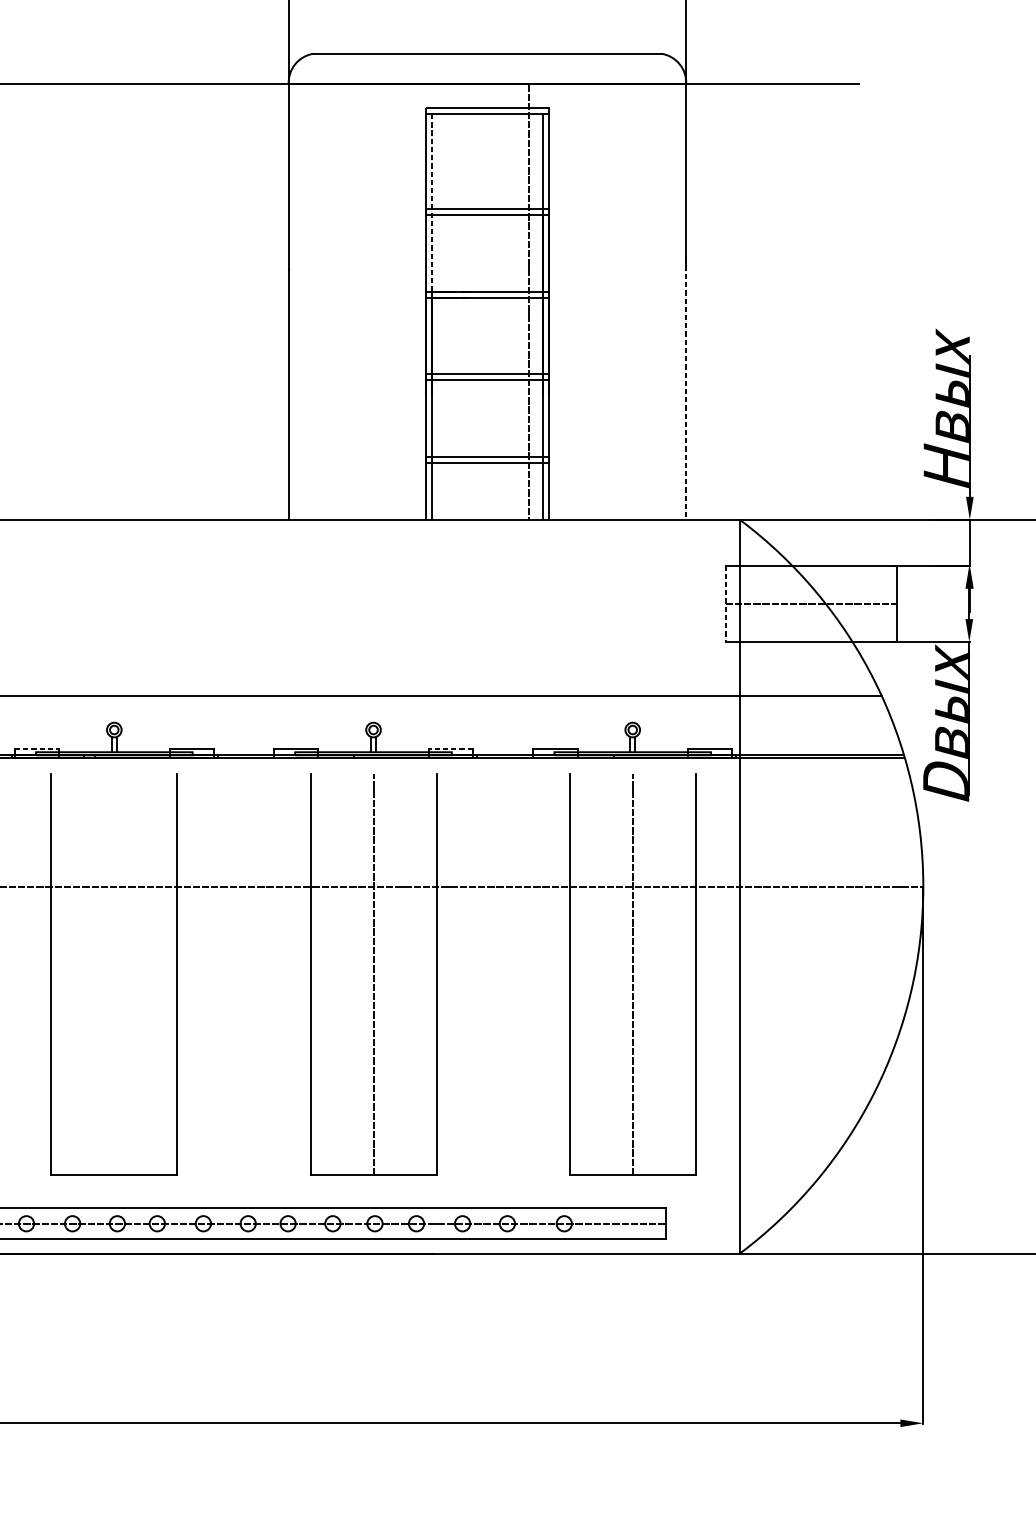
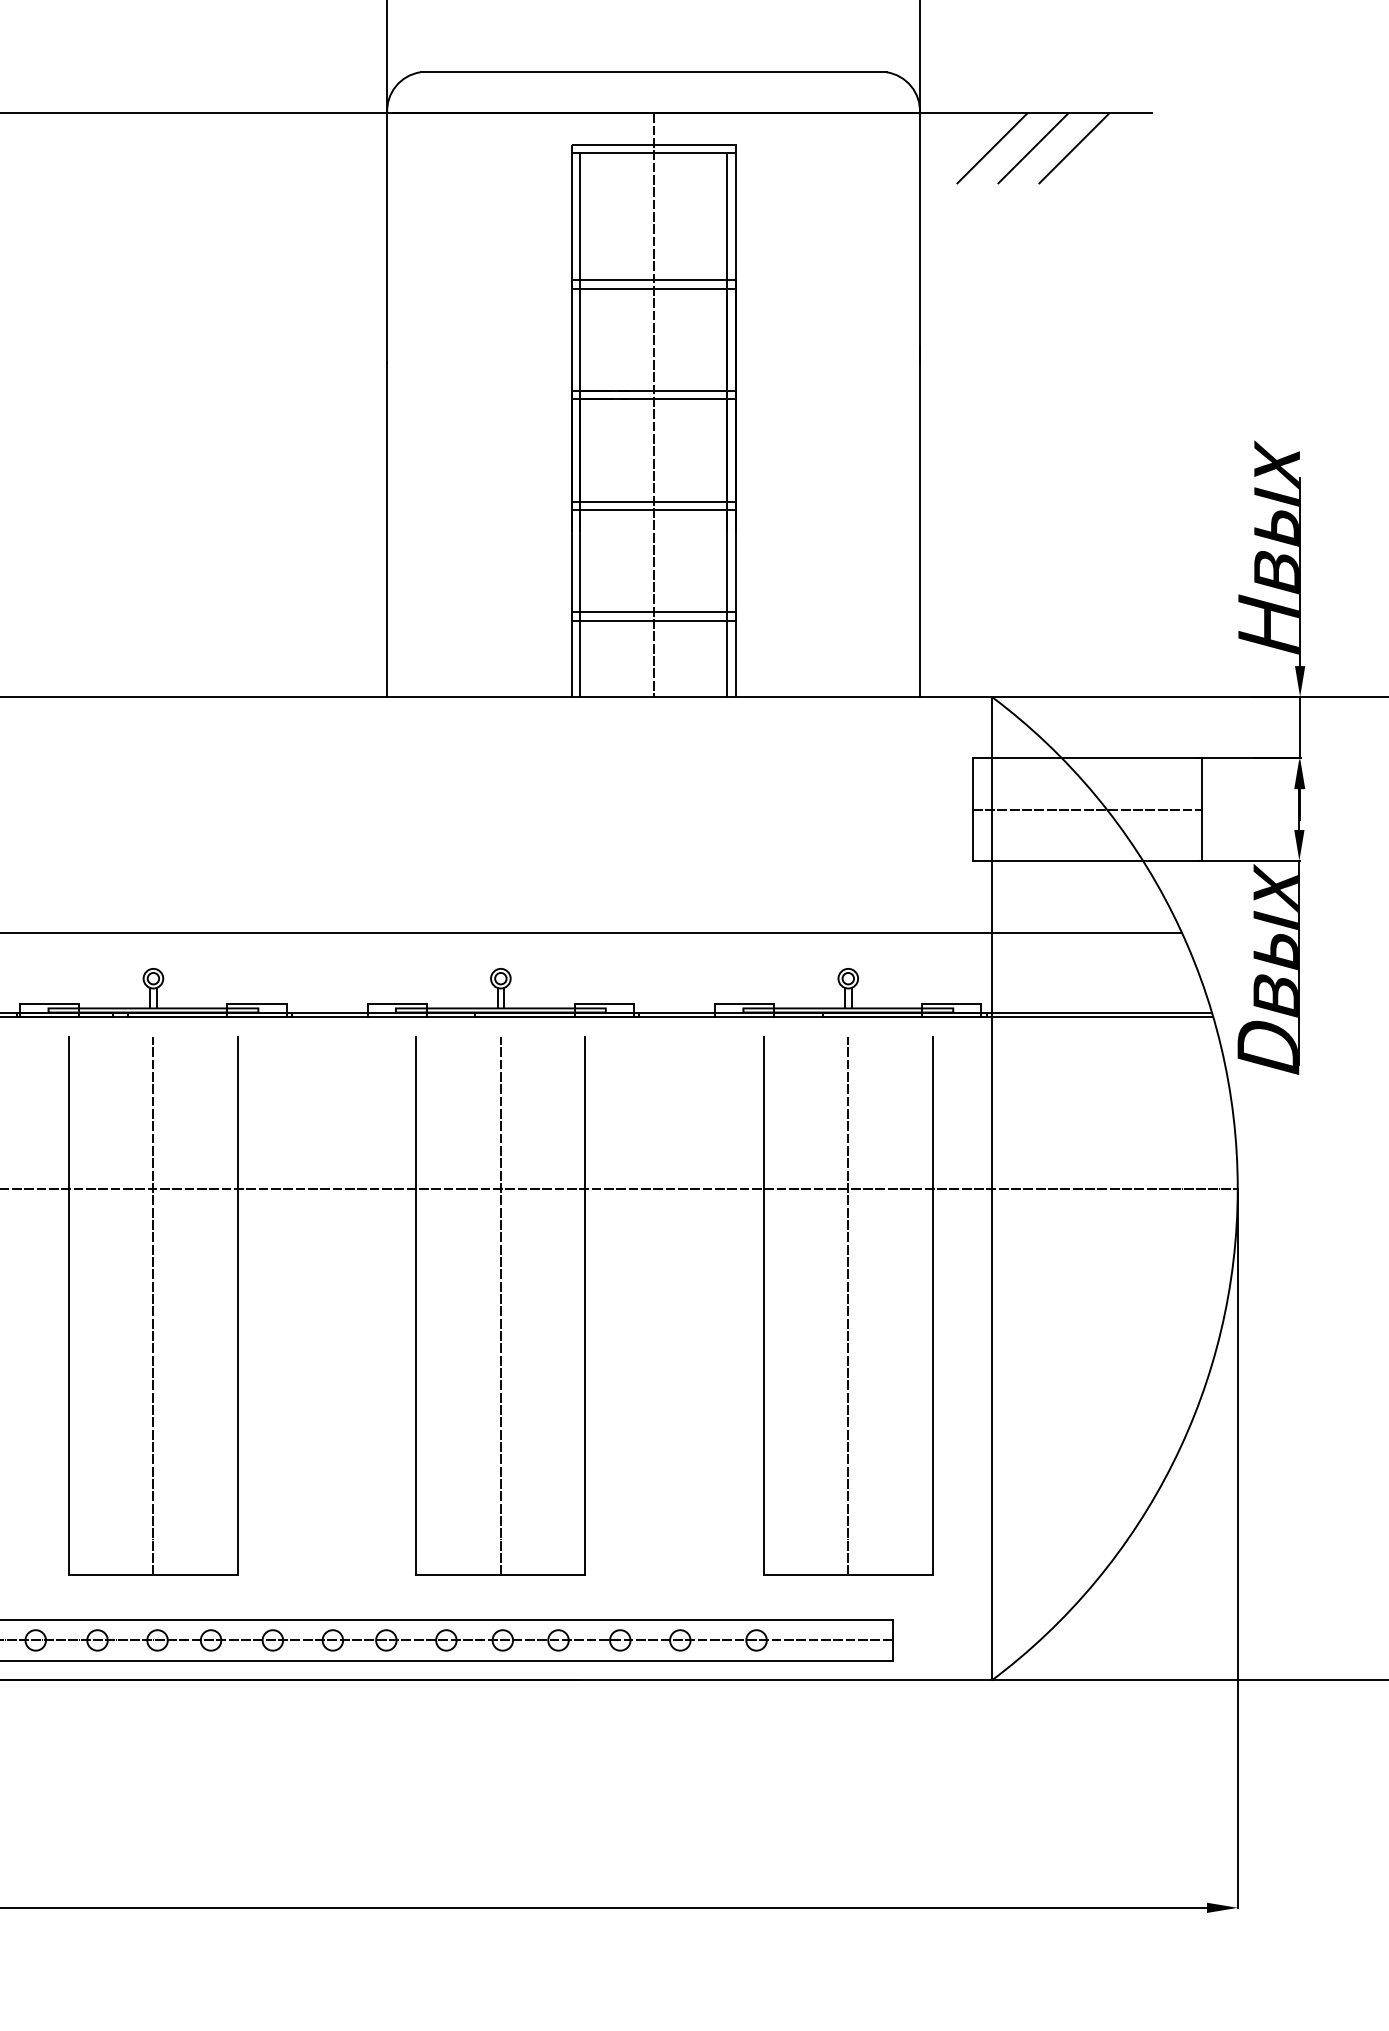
line: (740, 110) -> (992, 148), added
line: (770, 110) -> (1033, 148), added
line: (801, 110) -> (1074, 148), added
line: (432, 203) -> (579, 272), dashed -> solid
line: (528, 301) -> (653, 404), moved
line: (685, 388) -> (919, 521), dashed -> solid
line: (725, 604) -> (972, 810), dashed -> solid
line: (36, 748) -> (49, 1003), dashed -> solid
line: (450, 748) -> (604, 1003), dashed -> solid
line: (114, 974) -> (153, 1306), added

